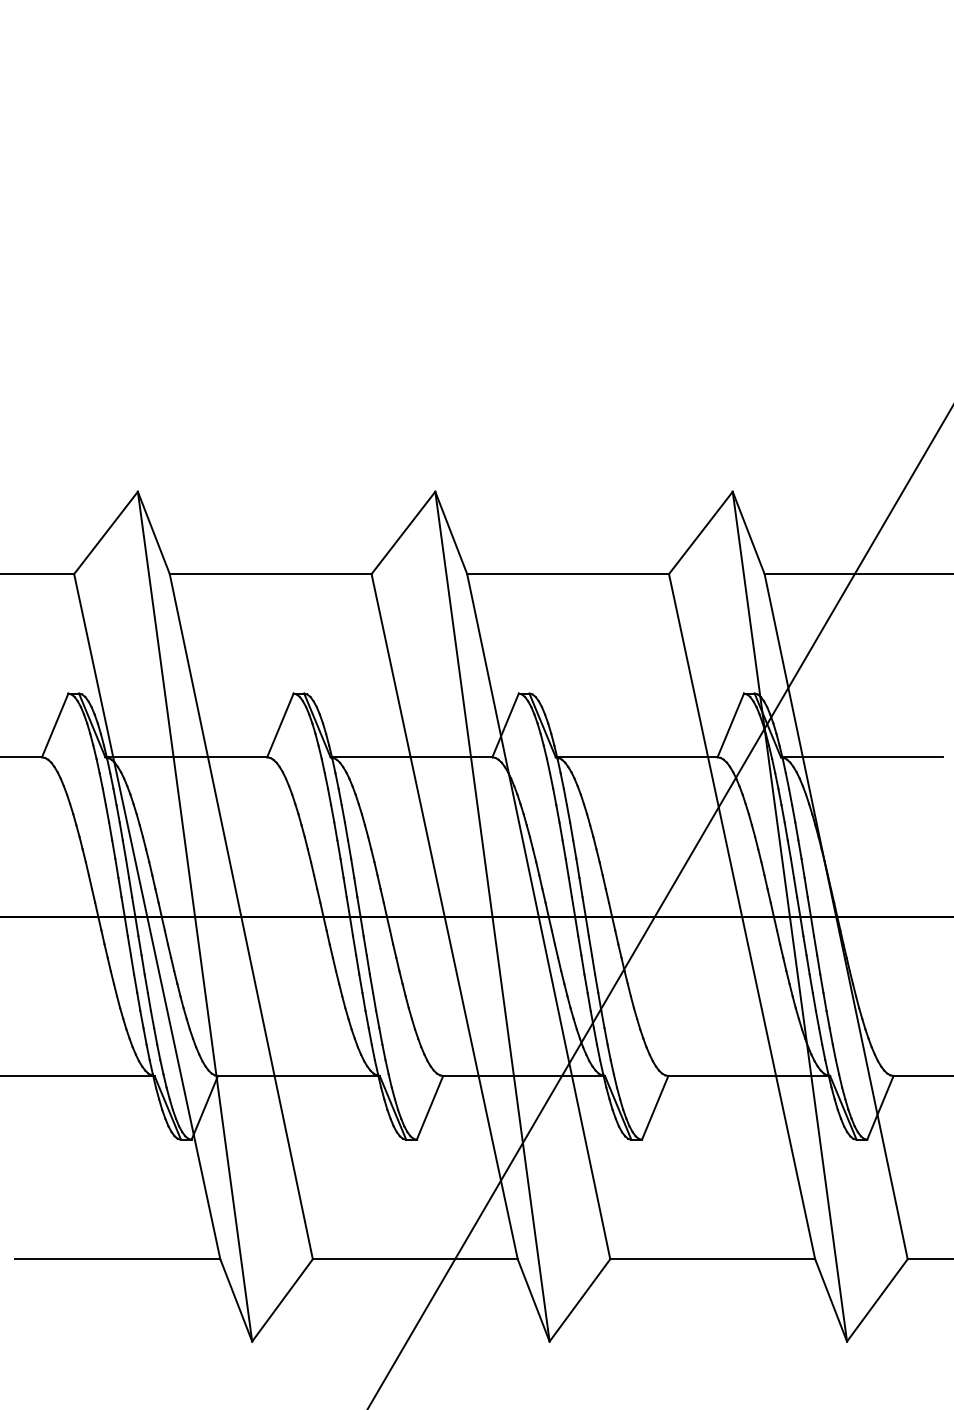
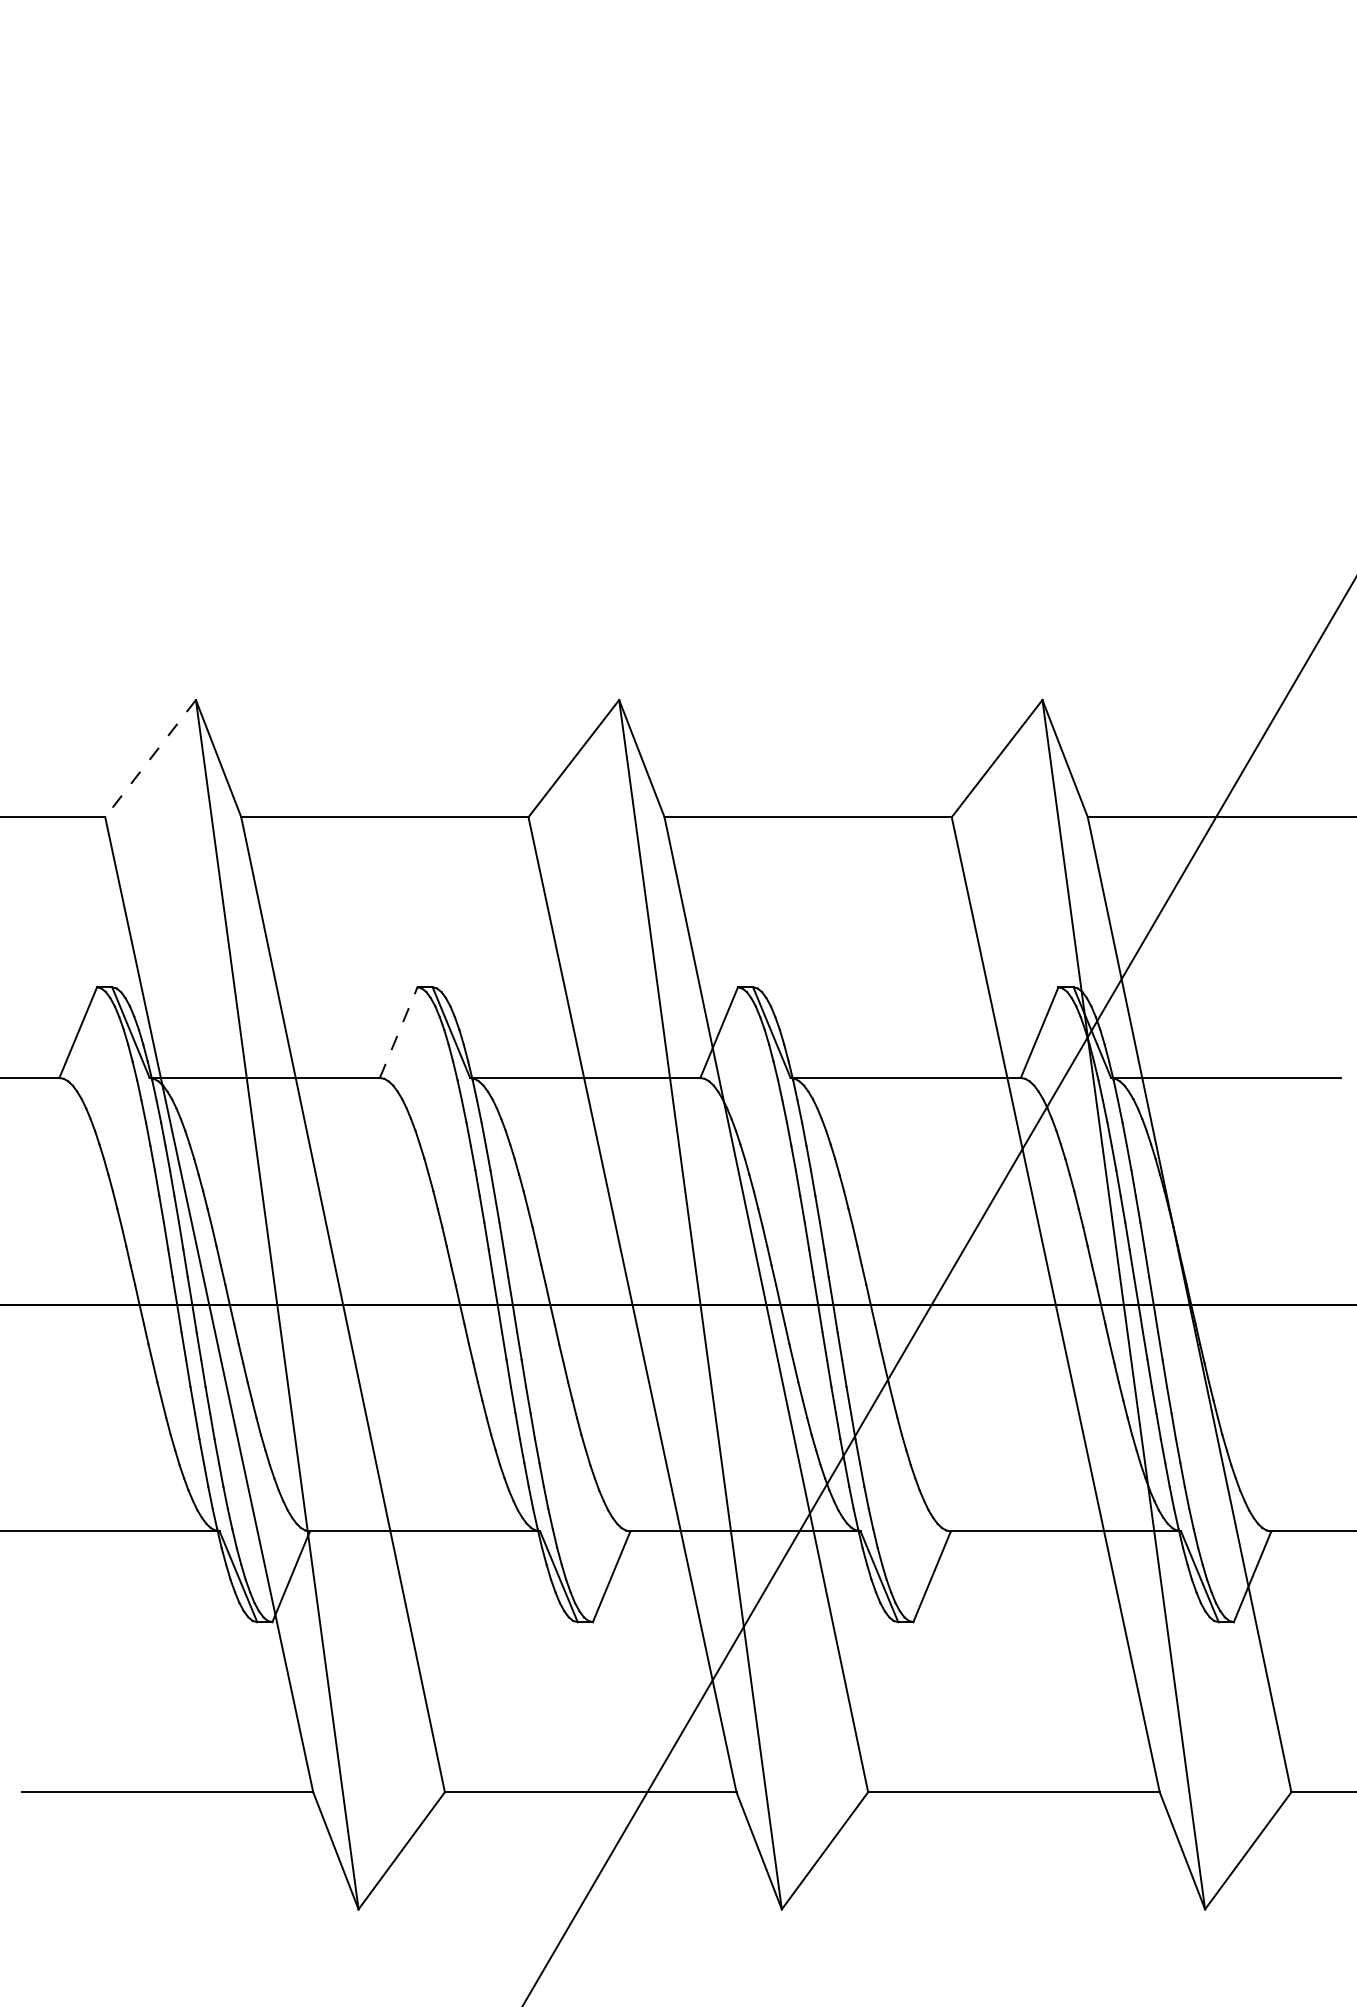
line: (105, 533) -> (150, 759), solid -> dashed
line: (280, 725) -> (398, 1032), solid -> dashed

